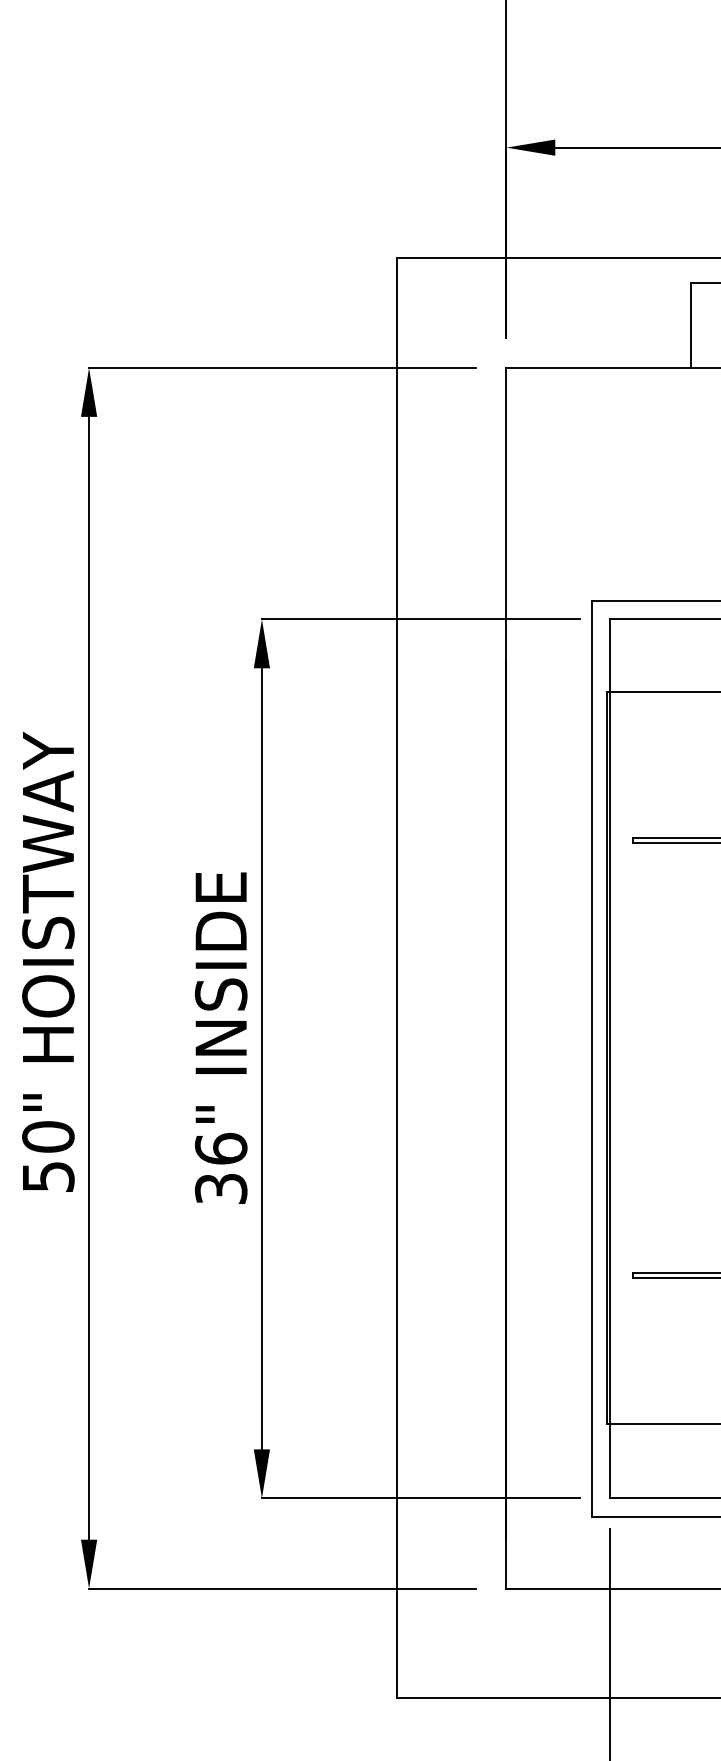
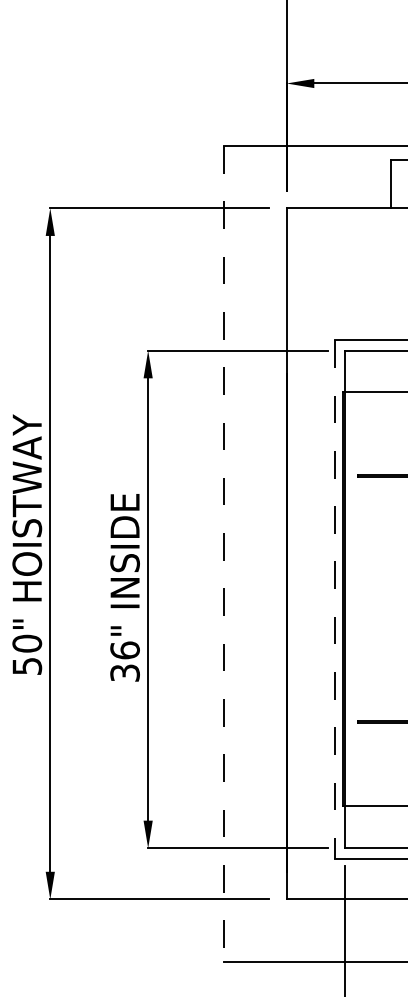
line: (396, 977) -> (224, 553), solid -> dashed
line: (592, 1058) -> (335, 599), solid -> dashed

